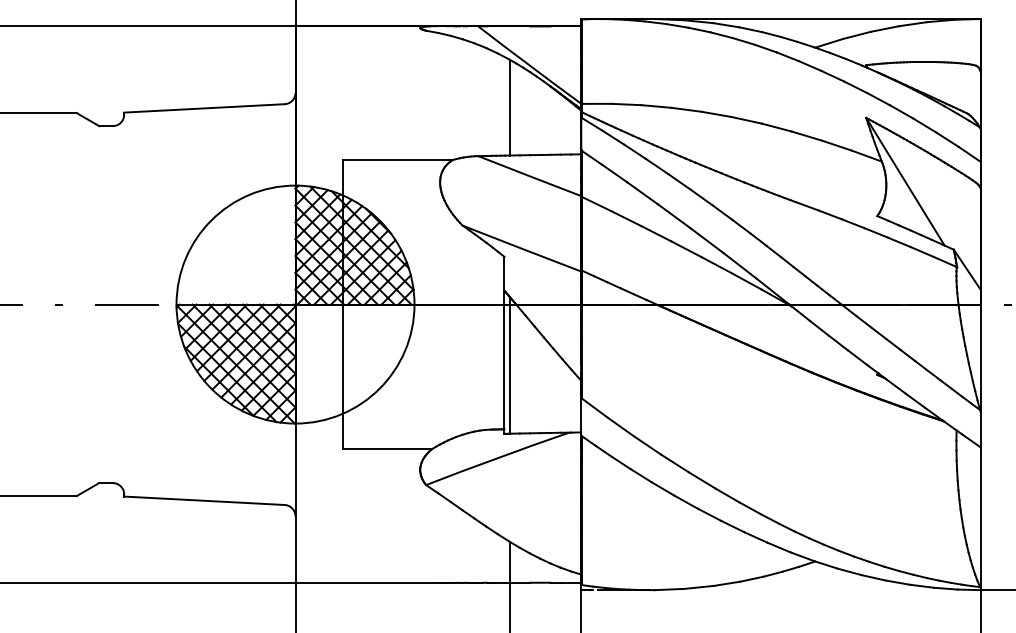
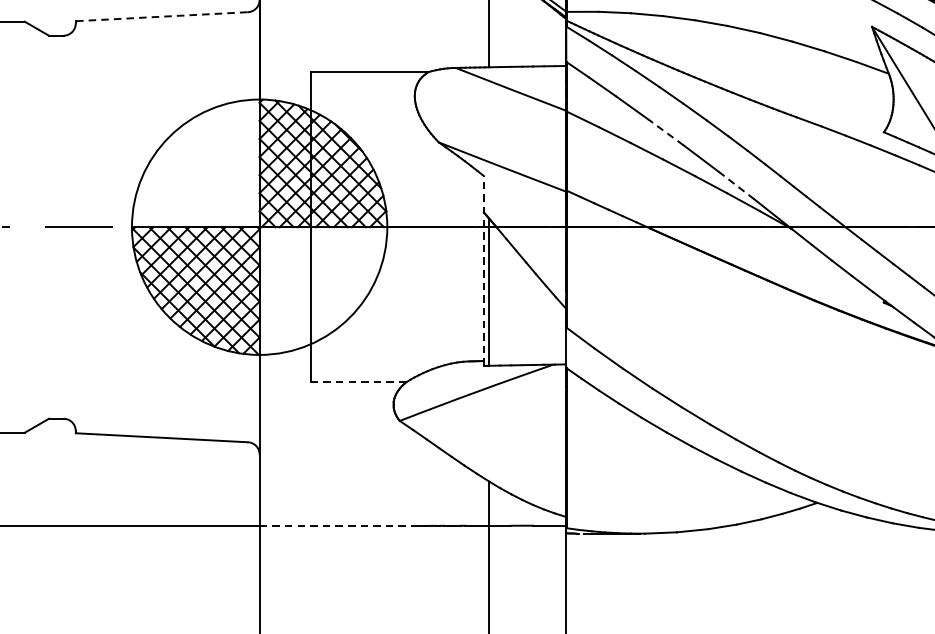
line: (203, 108) -> (160, 16), solid -> dashed
line: (673, 215) -> (665, 131), solid -> dashed
line: (740, 265) -> (737, 185), solid -> dashed
line: (504, 344) -> (483, 270), solid -> dashed
line: (388, 449) -> (359, 382), solid -> dashed
line: (368, 583) -> (337, 526), solid -> dashed

